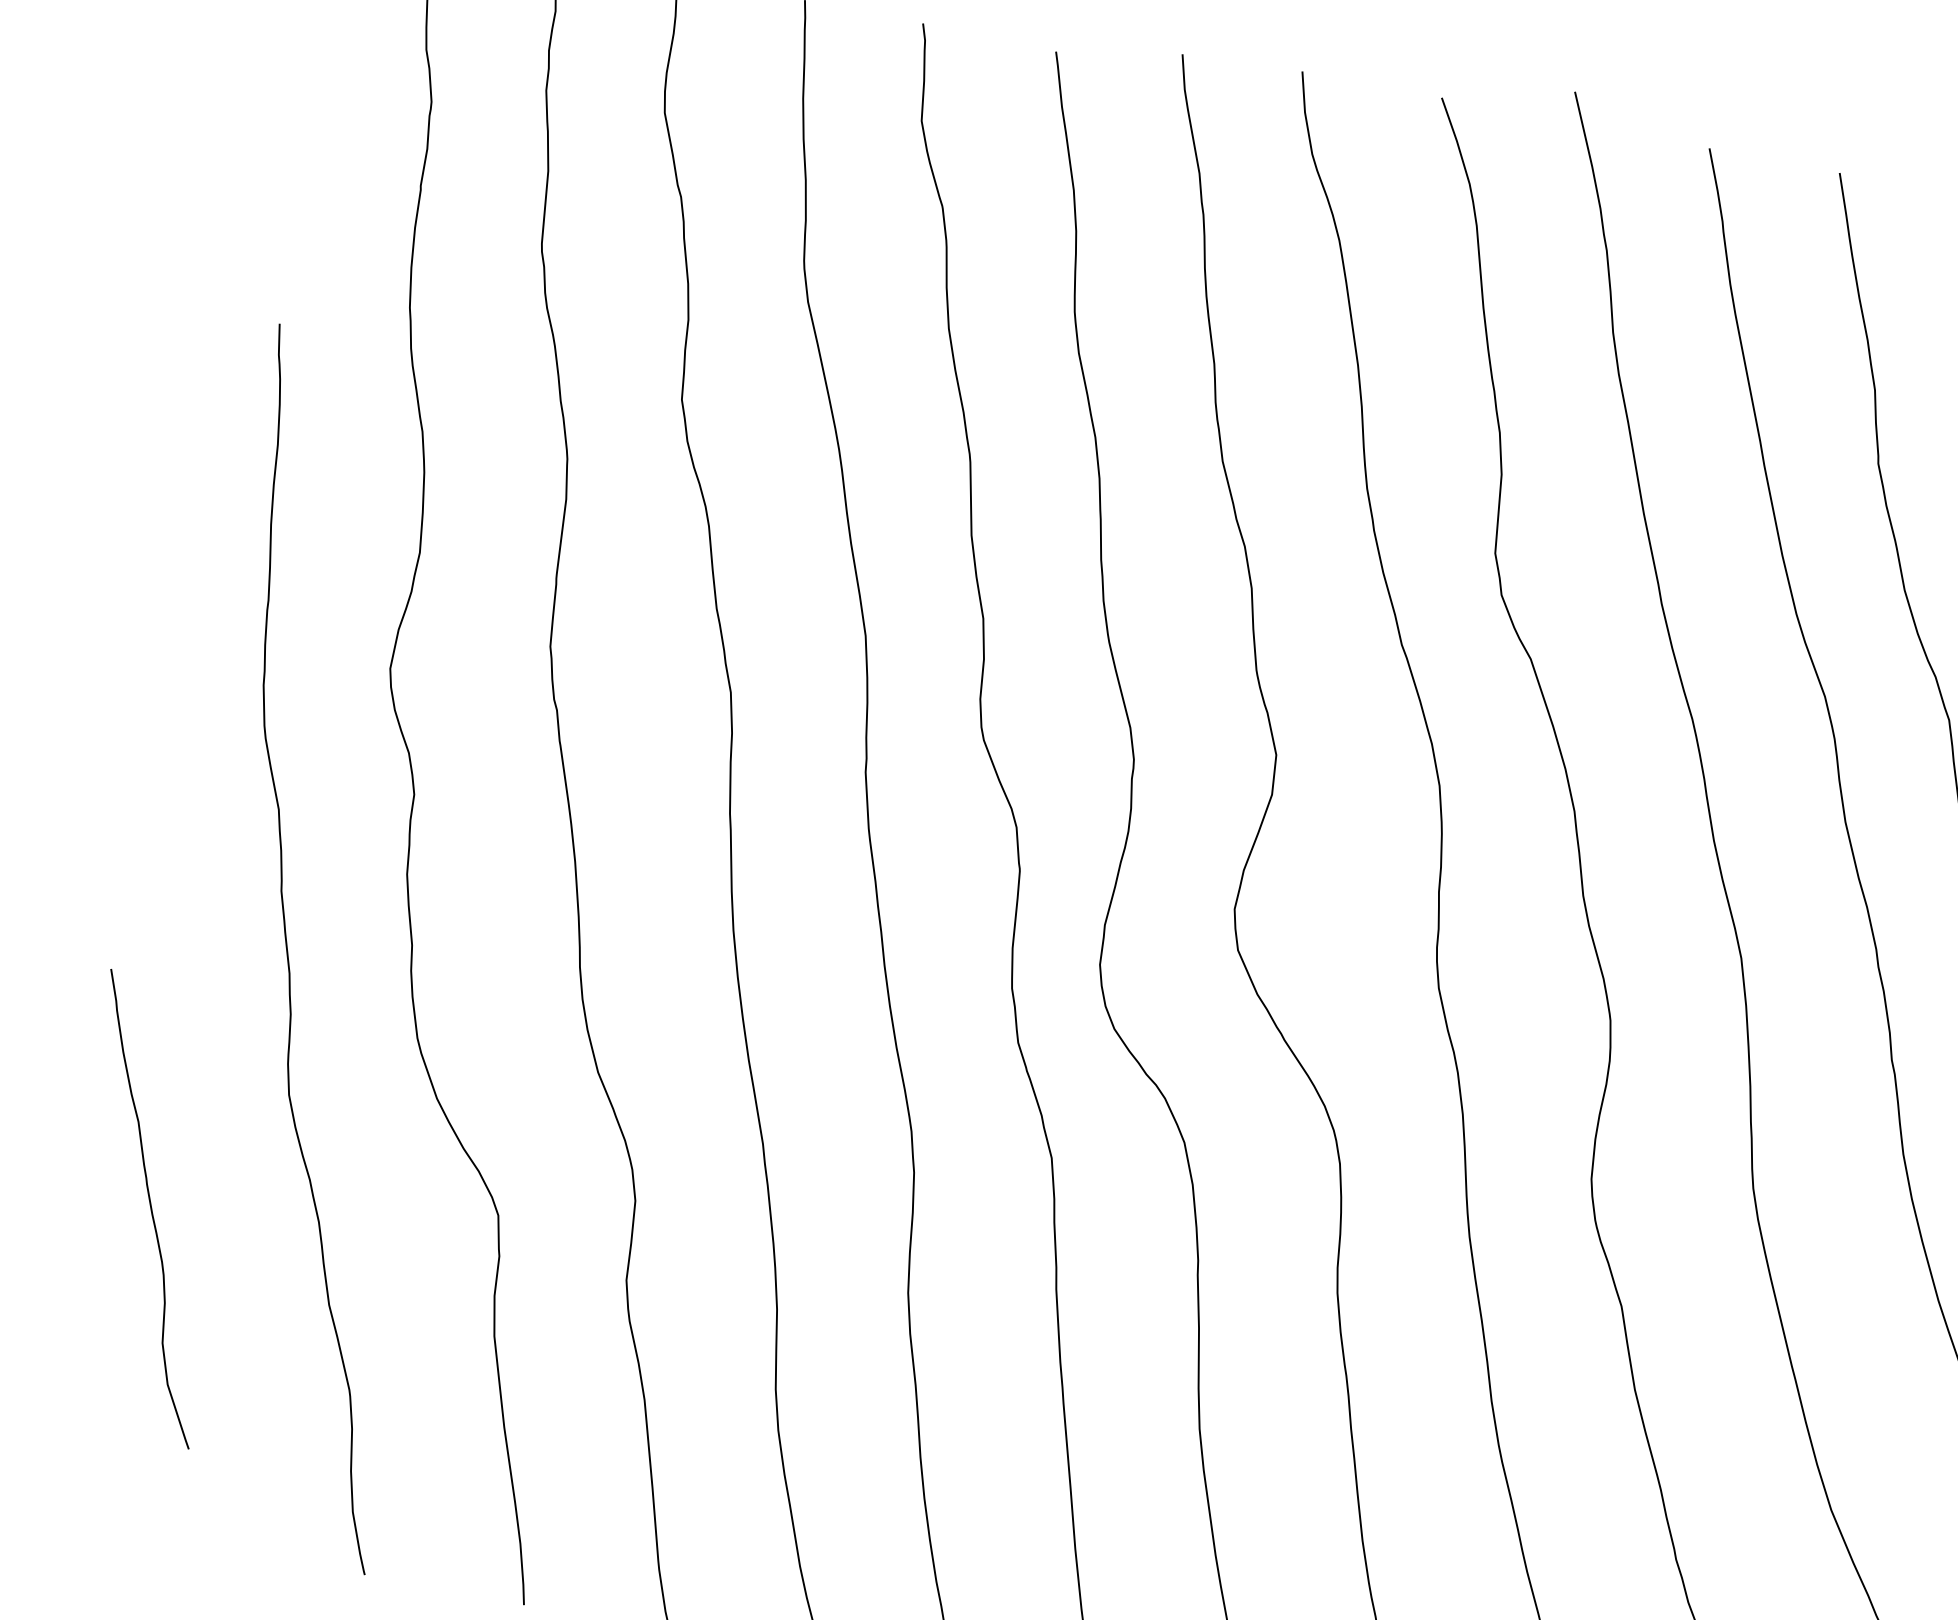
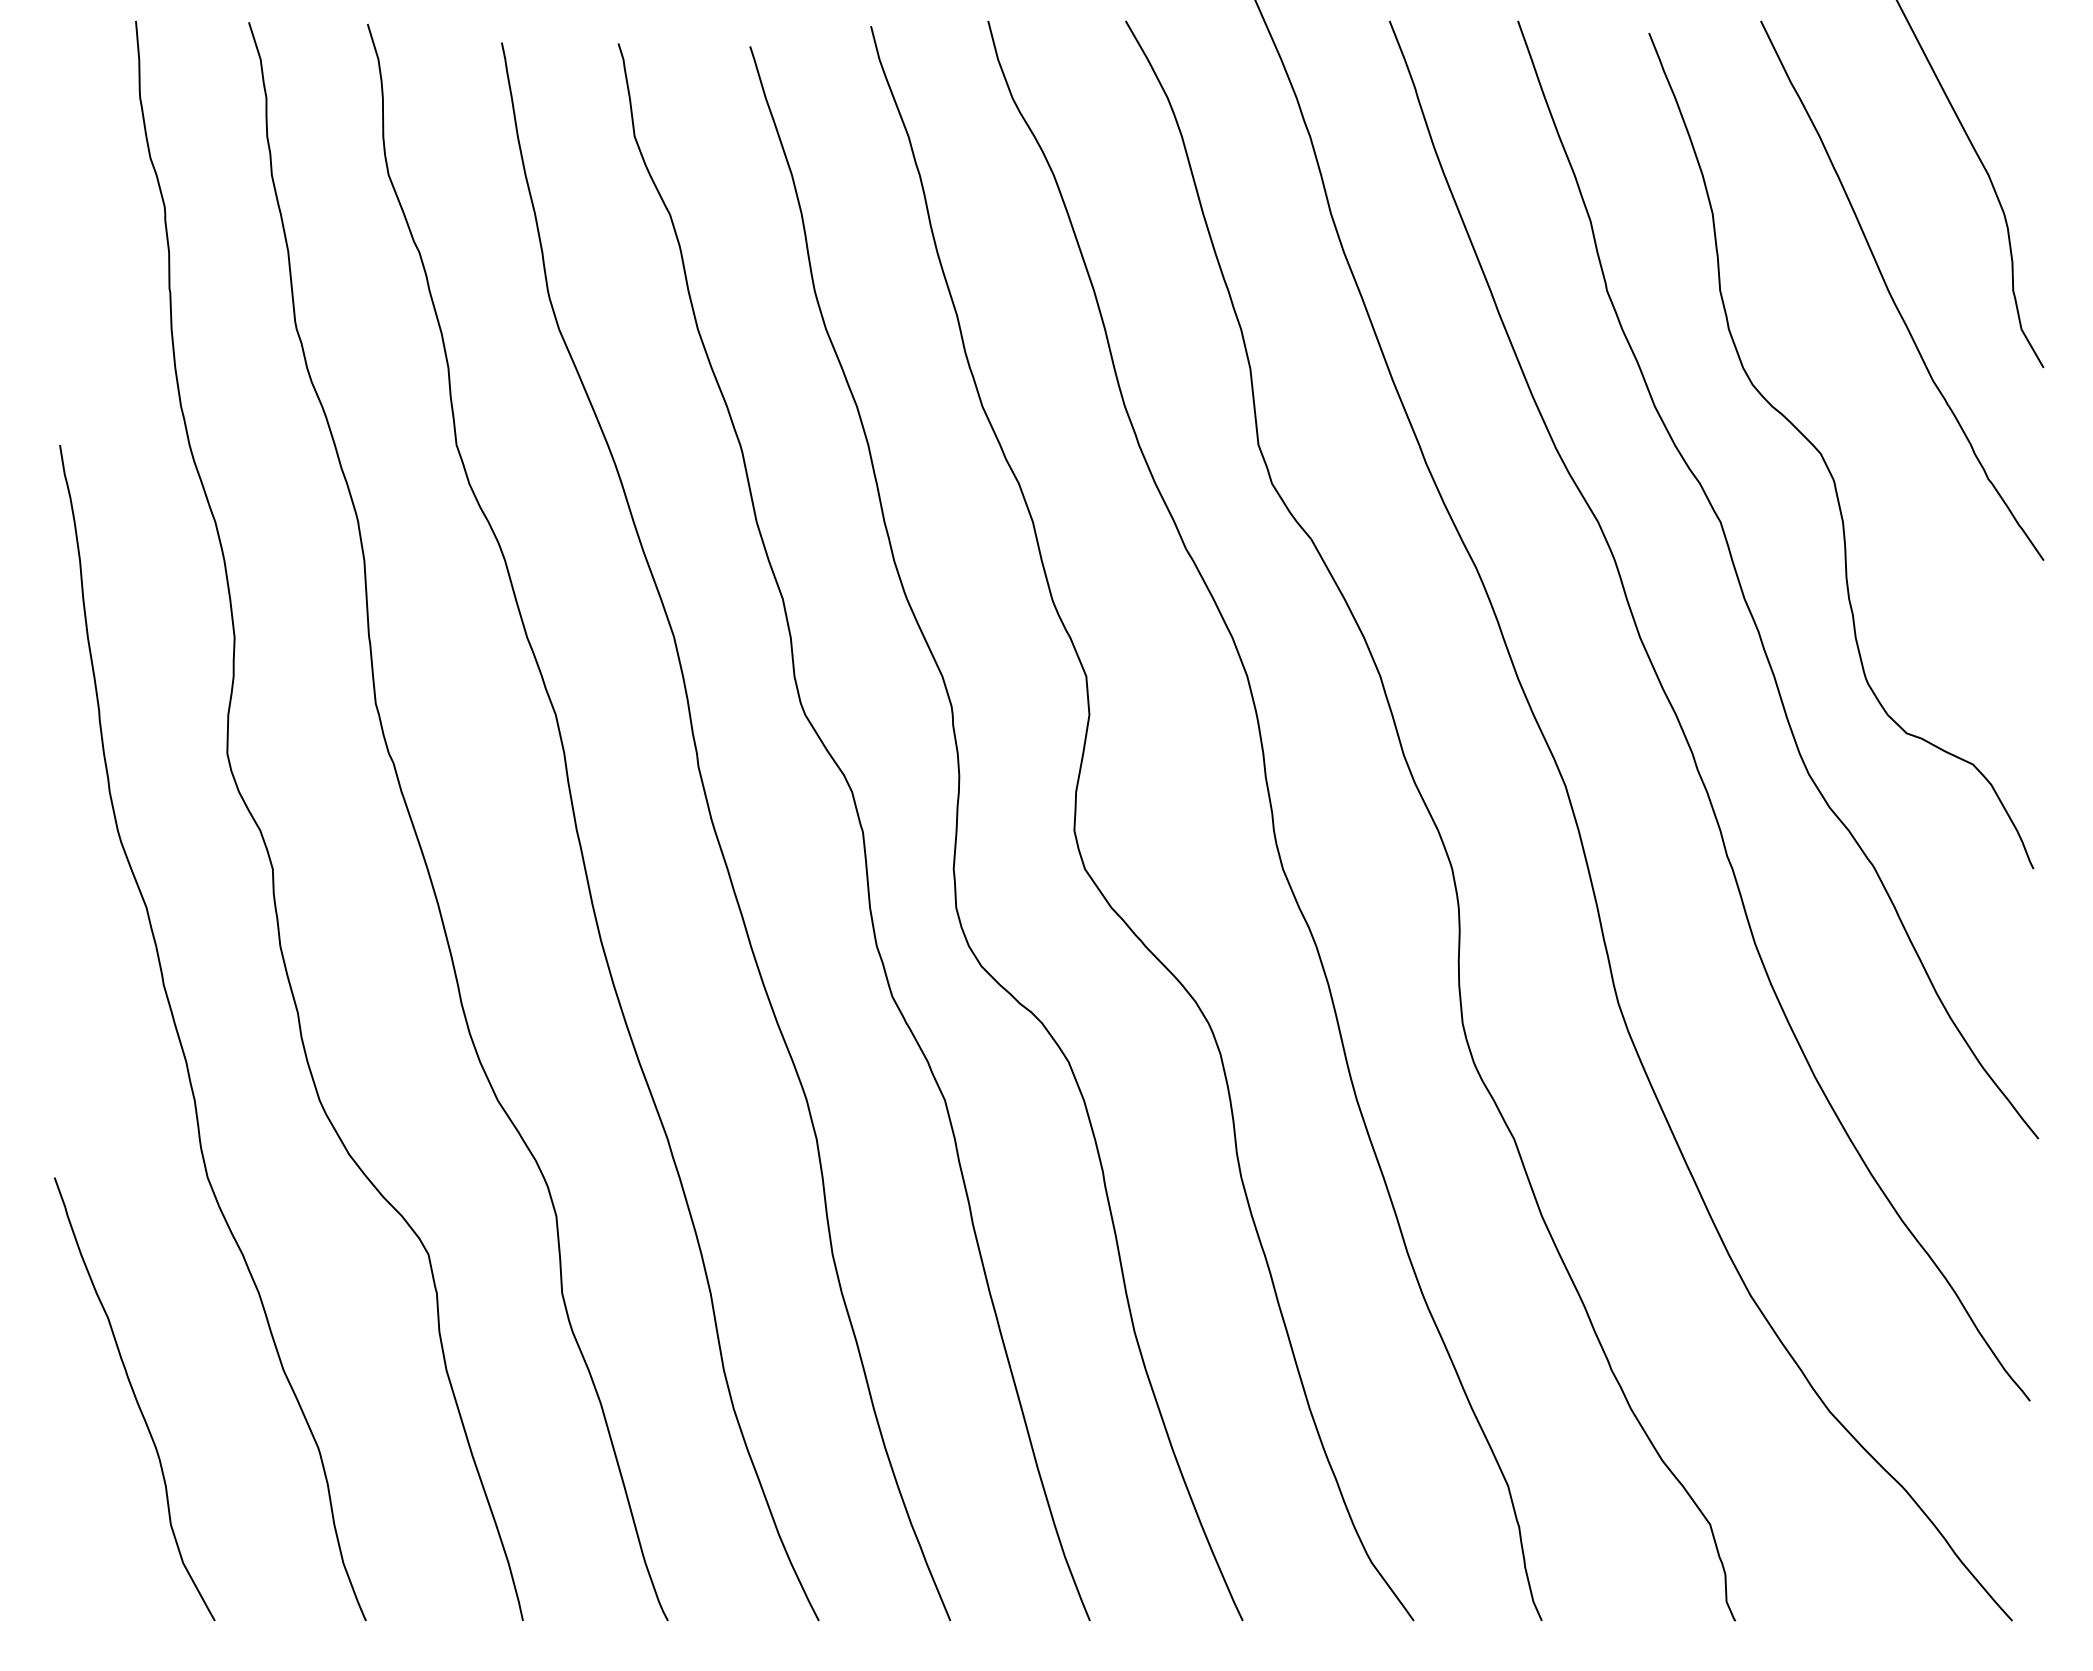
curve: (150, 1209) -> (135, 1399), moved

